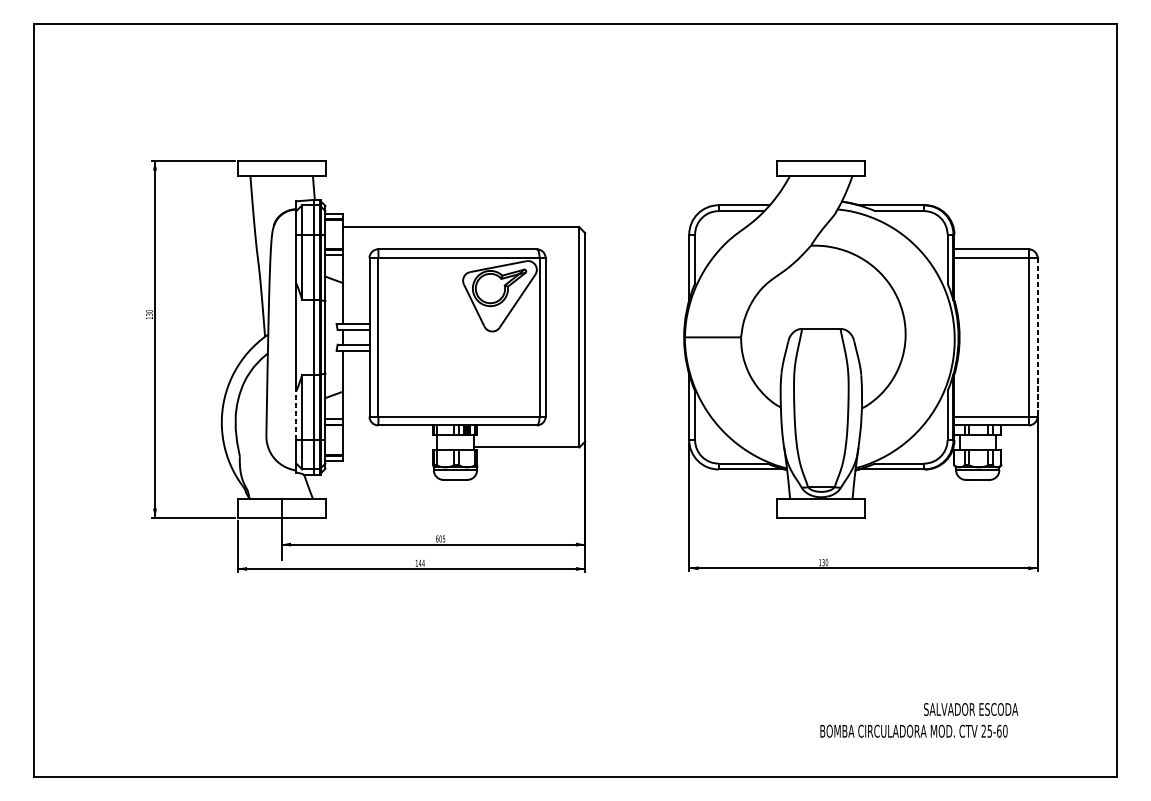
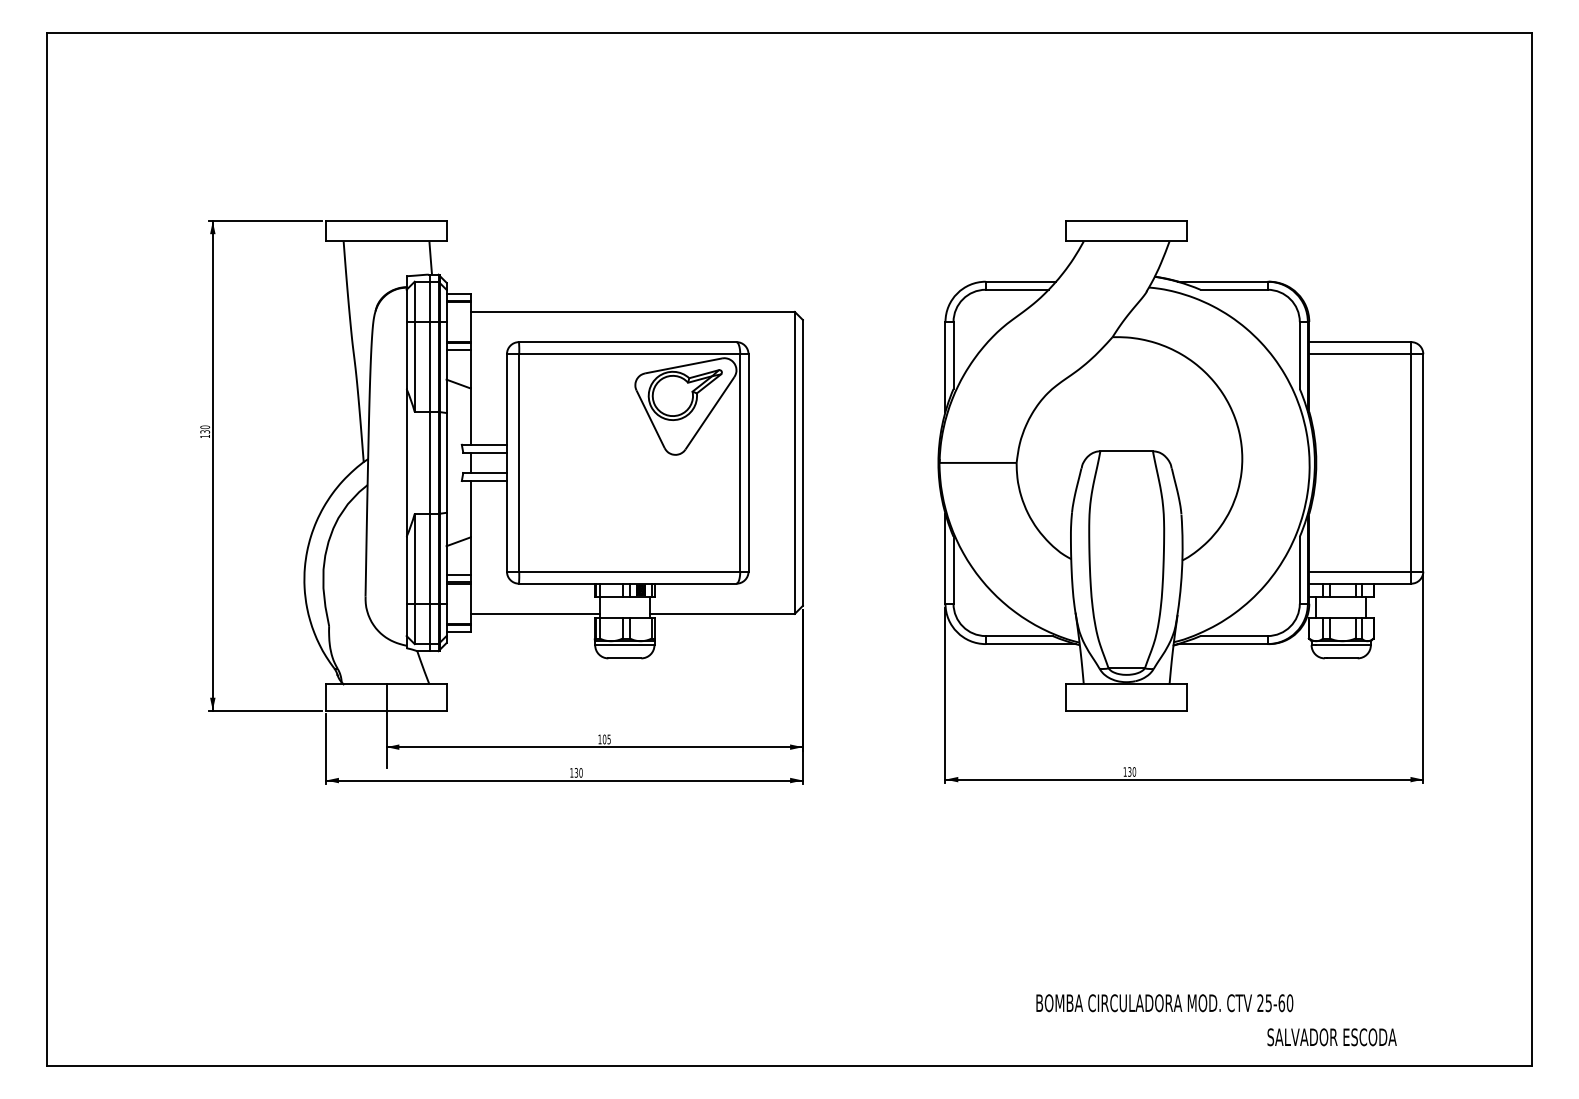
line: (1037, 337) -> (1423, 462), dashed -> solid
line: (296, 415) -> (406, 570), dashed -> solid
line: (390, 447) -> (535, 613), added
text: (436, 539) -> (599, 739), 605 -> 105
text: (421, 563) -> (578, 772), 144 -> 130
text: (970, 709) -> (1331, 1037), moved
text: (913, 731) -> (1164, 1003), moved

